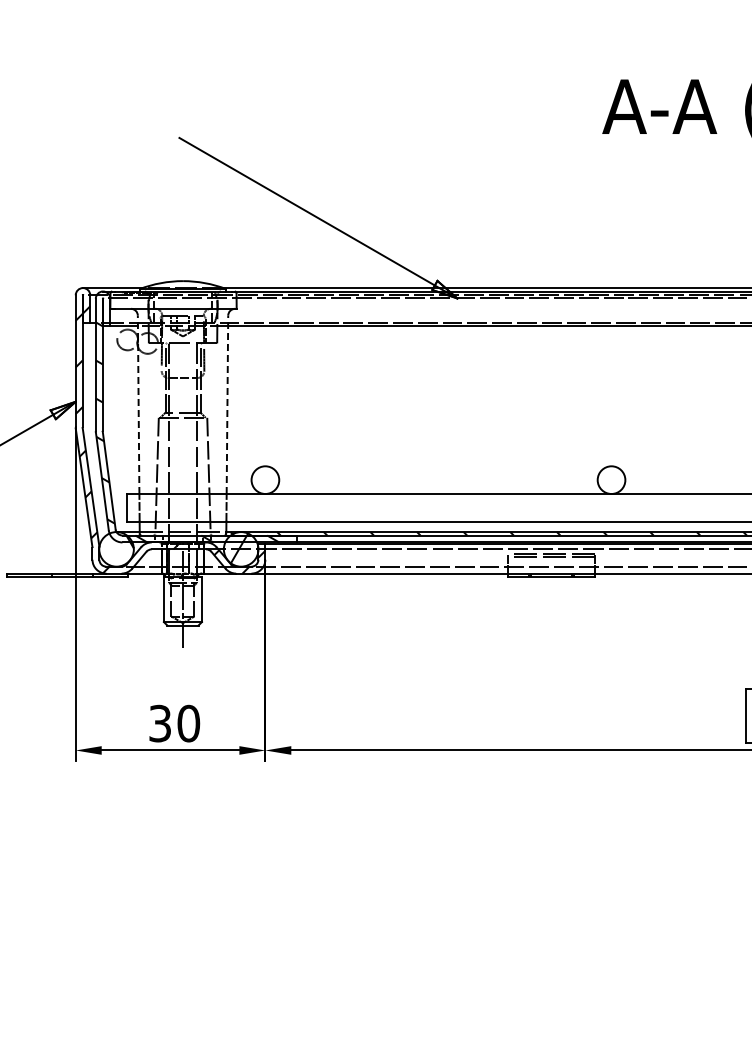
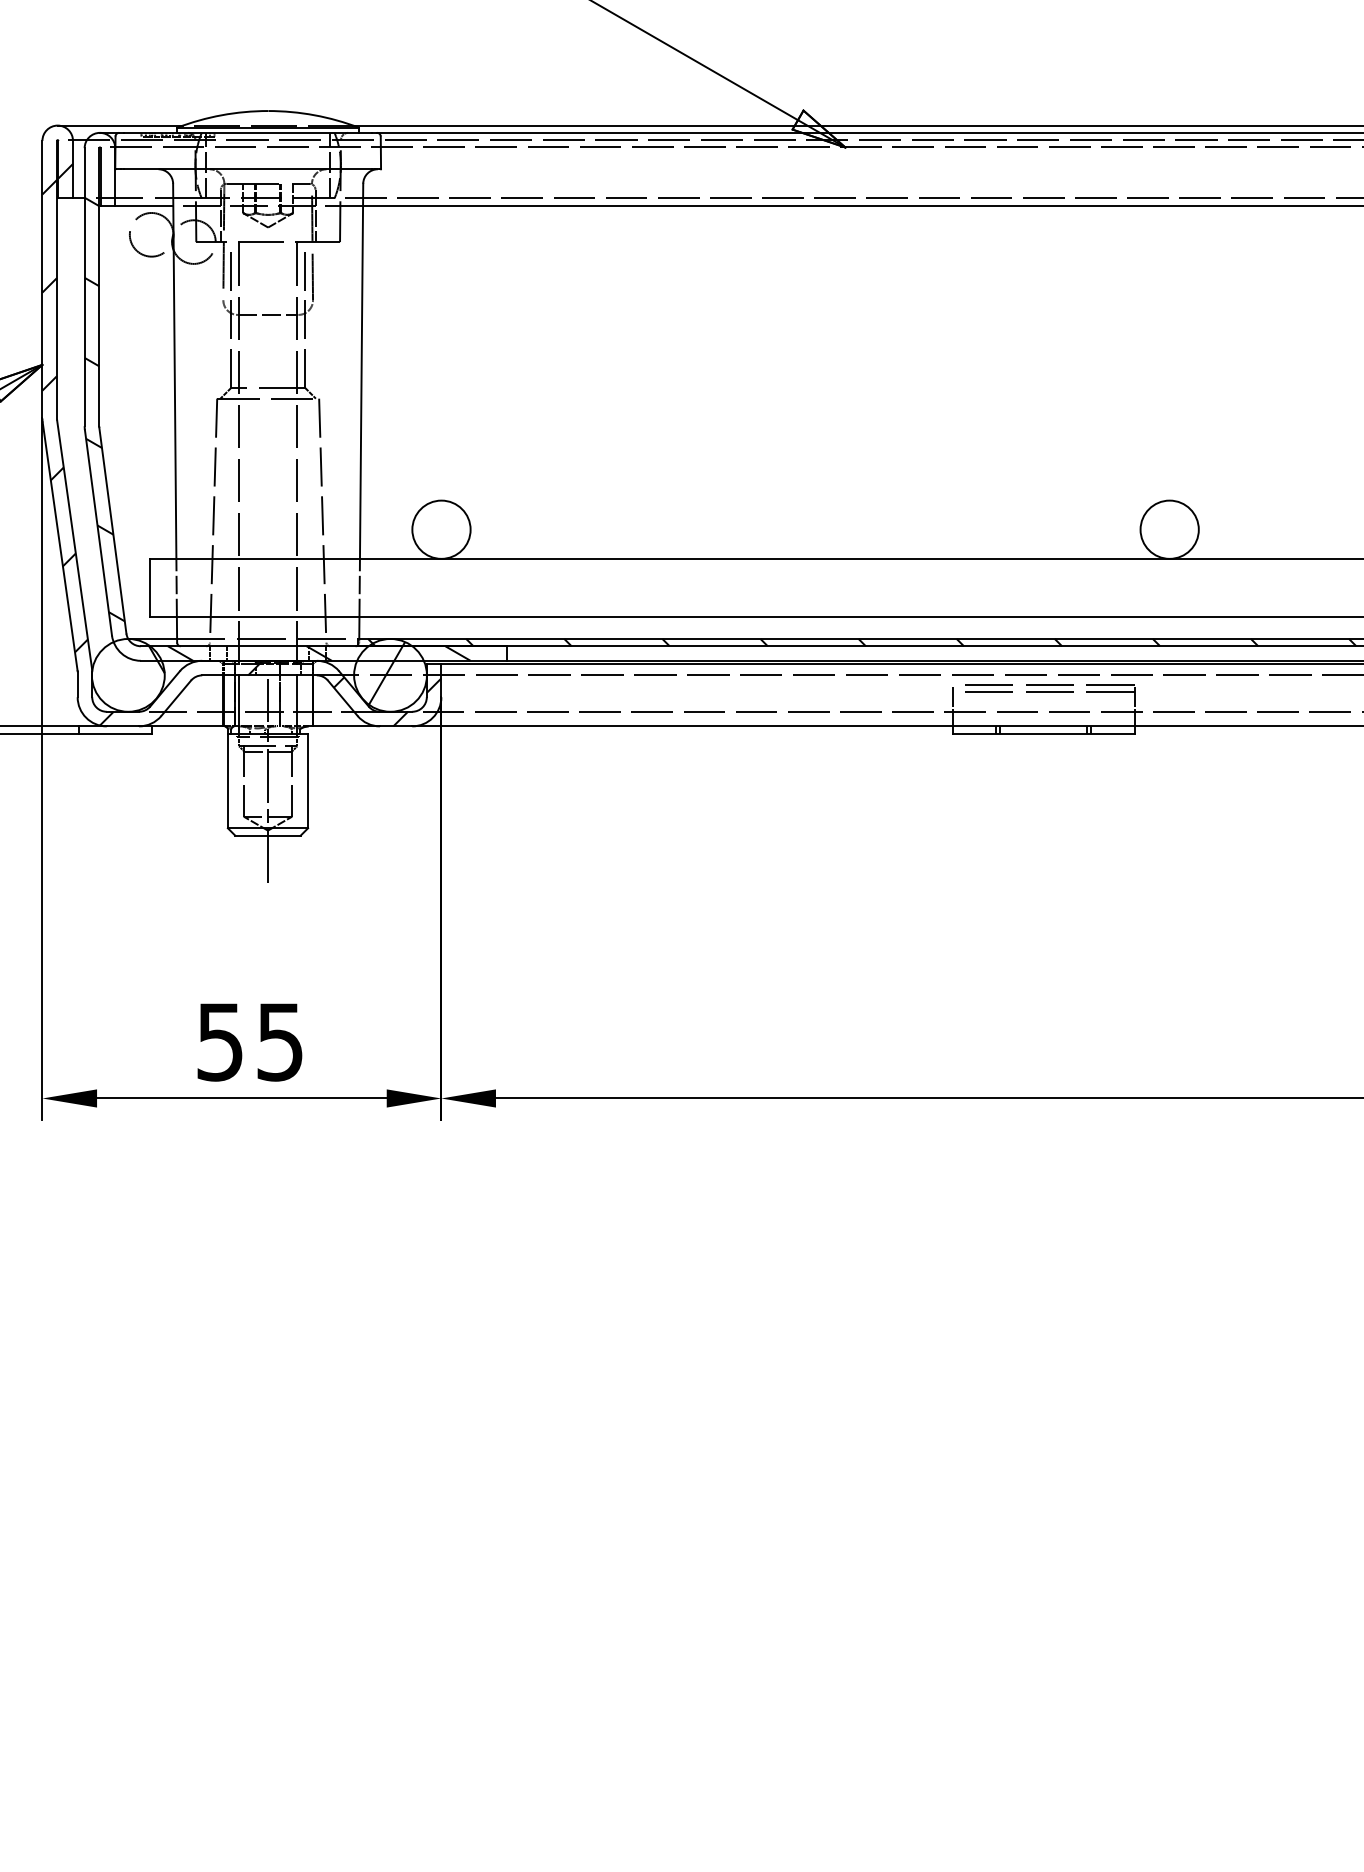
line: (138, 404) -> (174, 370), dashed -> solid
line: (227, 404) -> (361, 370), dashed -> solid
text: (175, 723) -> (252, 1041), 30 -> 55

